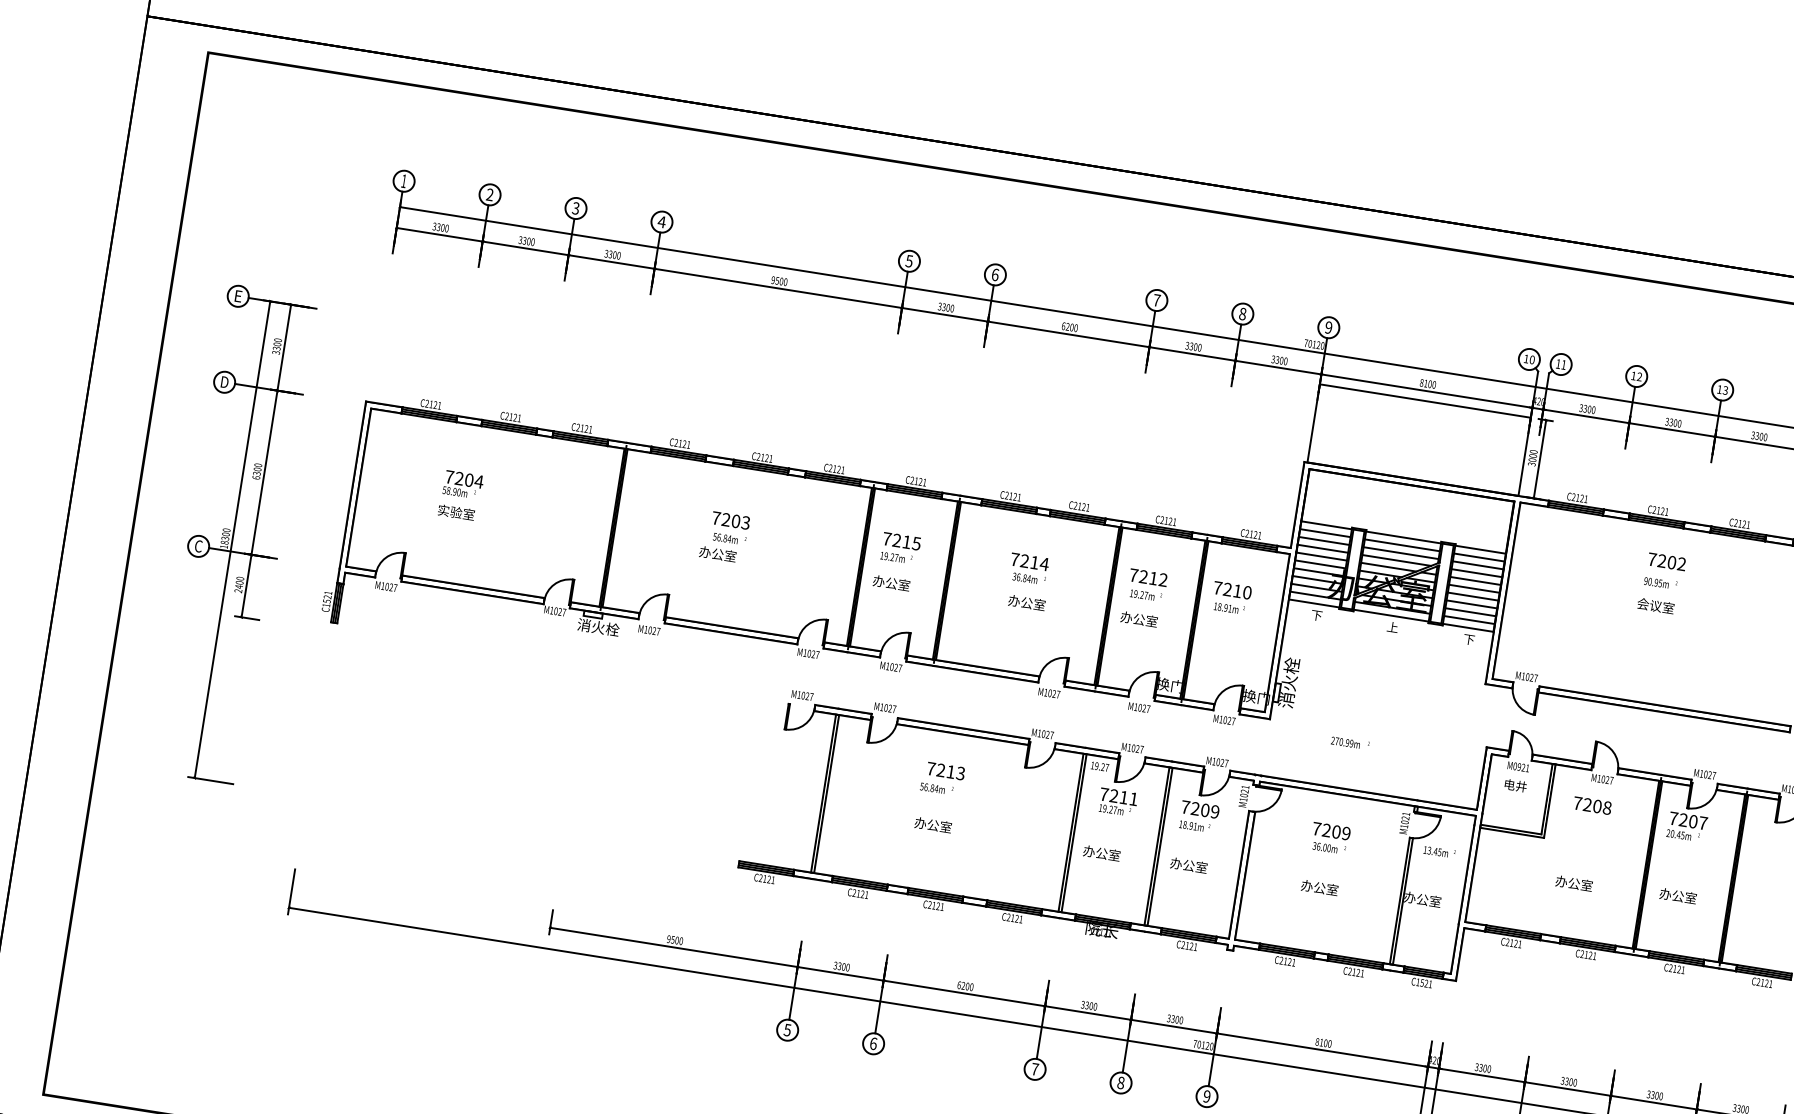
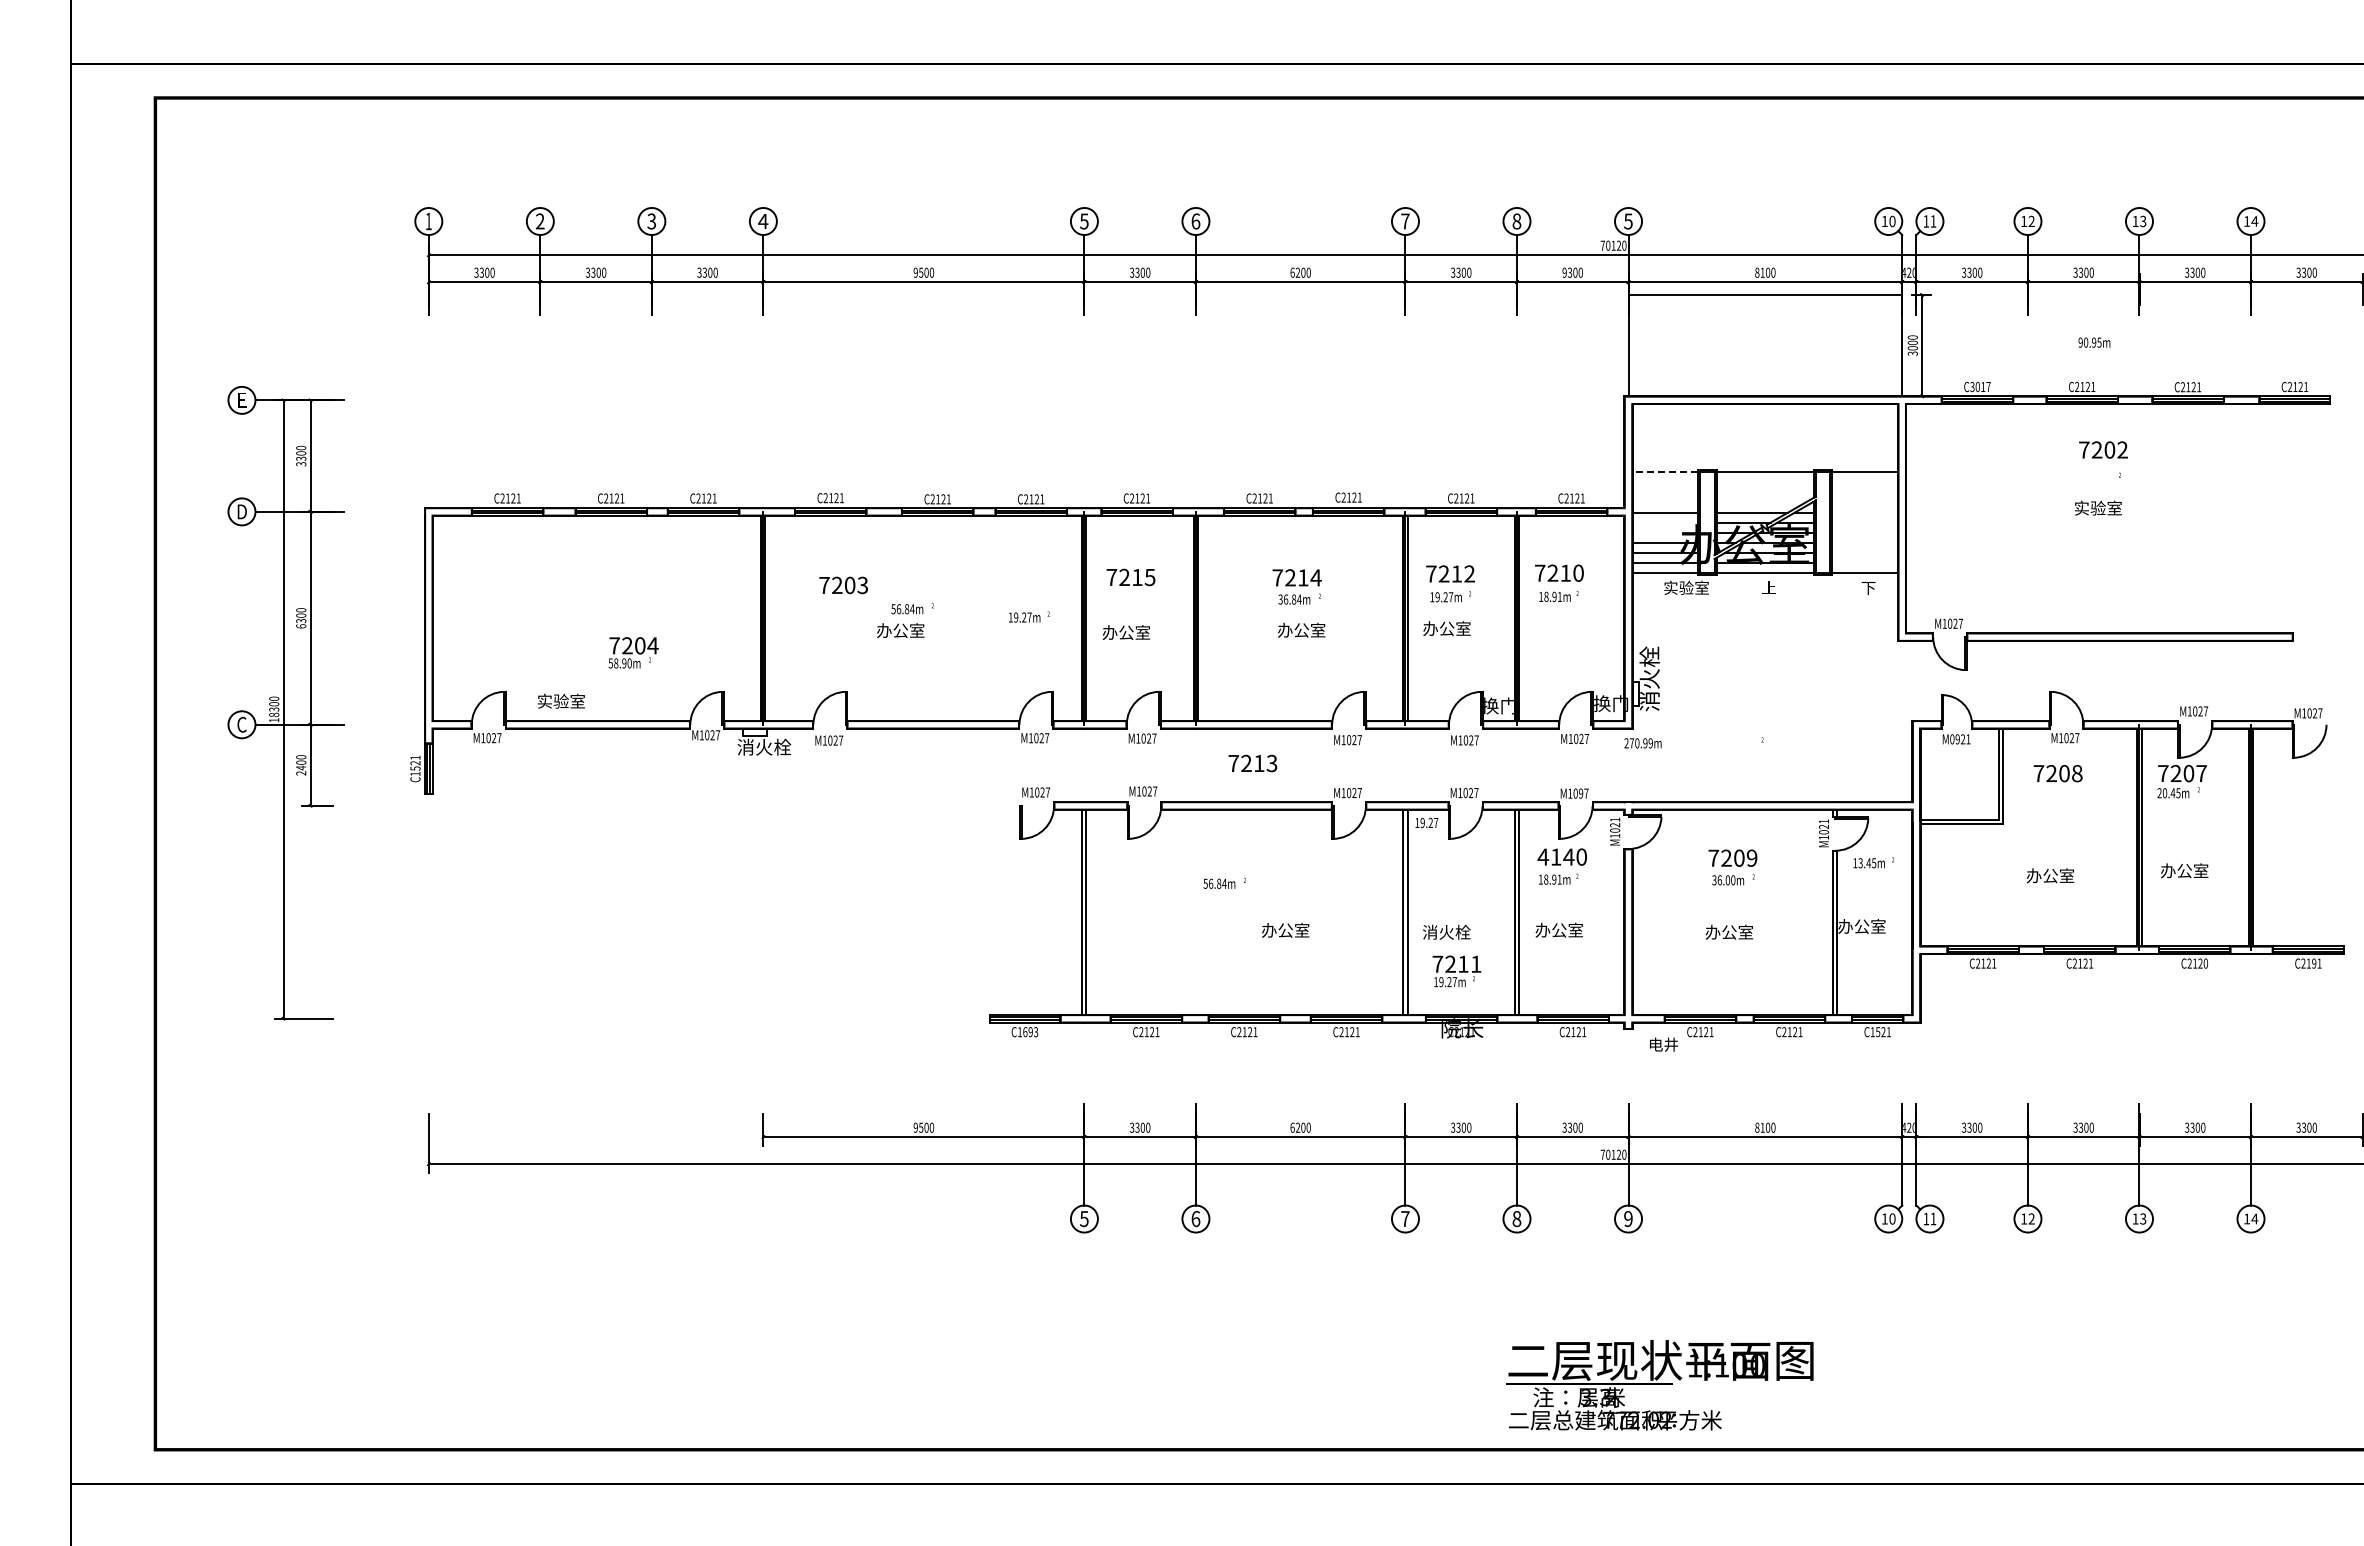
text: (1328, 327) -> (1628, 221), 9 -> 5
text: (1273, 359) -> (1564, 272), 3300 -> 9300
text: (463, 484) -> (633, 652), moved
text: (1579, 497) -> (1980, 386), C2121 -> C3017
text: (456, 511) -> (561, 700), moved
text: (730, 520) -> (843, 585), moved
line: (1326, 525) -> (1665, 472), solid -> dashed
line: (1325, 533) -> (1665, 482), removed
line: (1324, 541) -> (1665, 492), removed
line: (1401, 545) -> (1764, 482), removed
line: (1323, 548) -> (1665, 502), removed
line: (1400, 553) -> (1764, 492), removed
text: (896, 557) -> (1029, 616), moved
line: (1478, 557) -> (1864, 482), removed
line: (1396, 560) -> (1760, 502), removed
line: (1320, 564) -> (1665, 522), removed
line: (1477, 565) -> (1864, 492), removed
line: (1319, 571) -> (1665, 532), removed
line: (1476, 573) -> (1864, 502), removed
line: (1475, 580) -> (1864, 512), removed
text: (1656, 582) -> (2094, 342), moved
line: (1473, 588) -> (1864, 522), removed
line: (1472, 596) -> (1864, 532), removed
line: (1471, 603) -> (1864, 542), removed
text: (1649, 604) -> (2089, 507), 会议室 -> 实验室
line: (1470, 612) -> (1864, 553), removed
text: (1328, 616) -> (1686, 587), 下 -> 实验室
line: (1468, 620) -> (1864, 563), removed
text: (1345, 742) -> (1642, 743), moved
text: (1221, 762) -> (1580, 793), M1027 -> M1097
text: (945, 771) -> (1252, 763), moved
text: (1516, 785) -> (1664, 1044), moved
text: (1117, 802) -> (1456, 971), moved
text: (1199, 809) -> (1561, 856), 7209 -> 4140
text: (933, 825) -> (1285, 930), moved
text: (1101, 852) -> (1446, 931), 办公室 -> 消火栓
text: (766, 879) -> (1027, 1032), C2121 -> C1693
text: (1682, 970) -> (2205, 963), C2121 -> C2120
text: (1766, 983) -> (2314, 963), C2121 -> C2191

